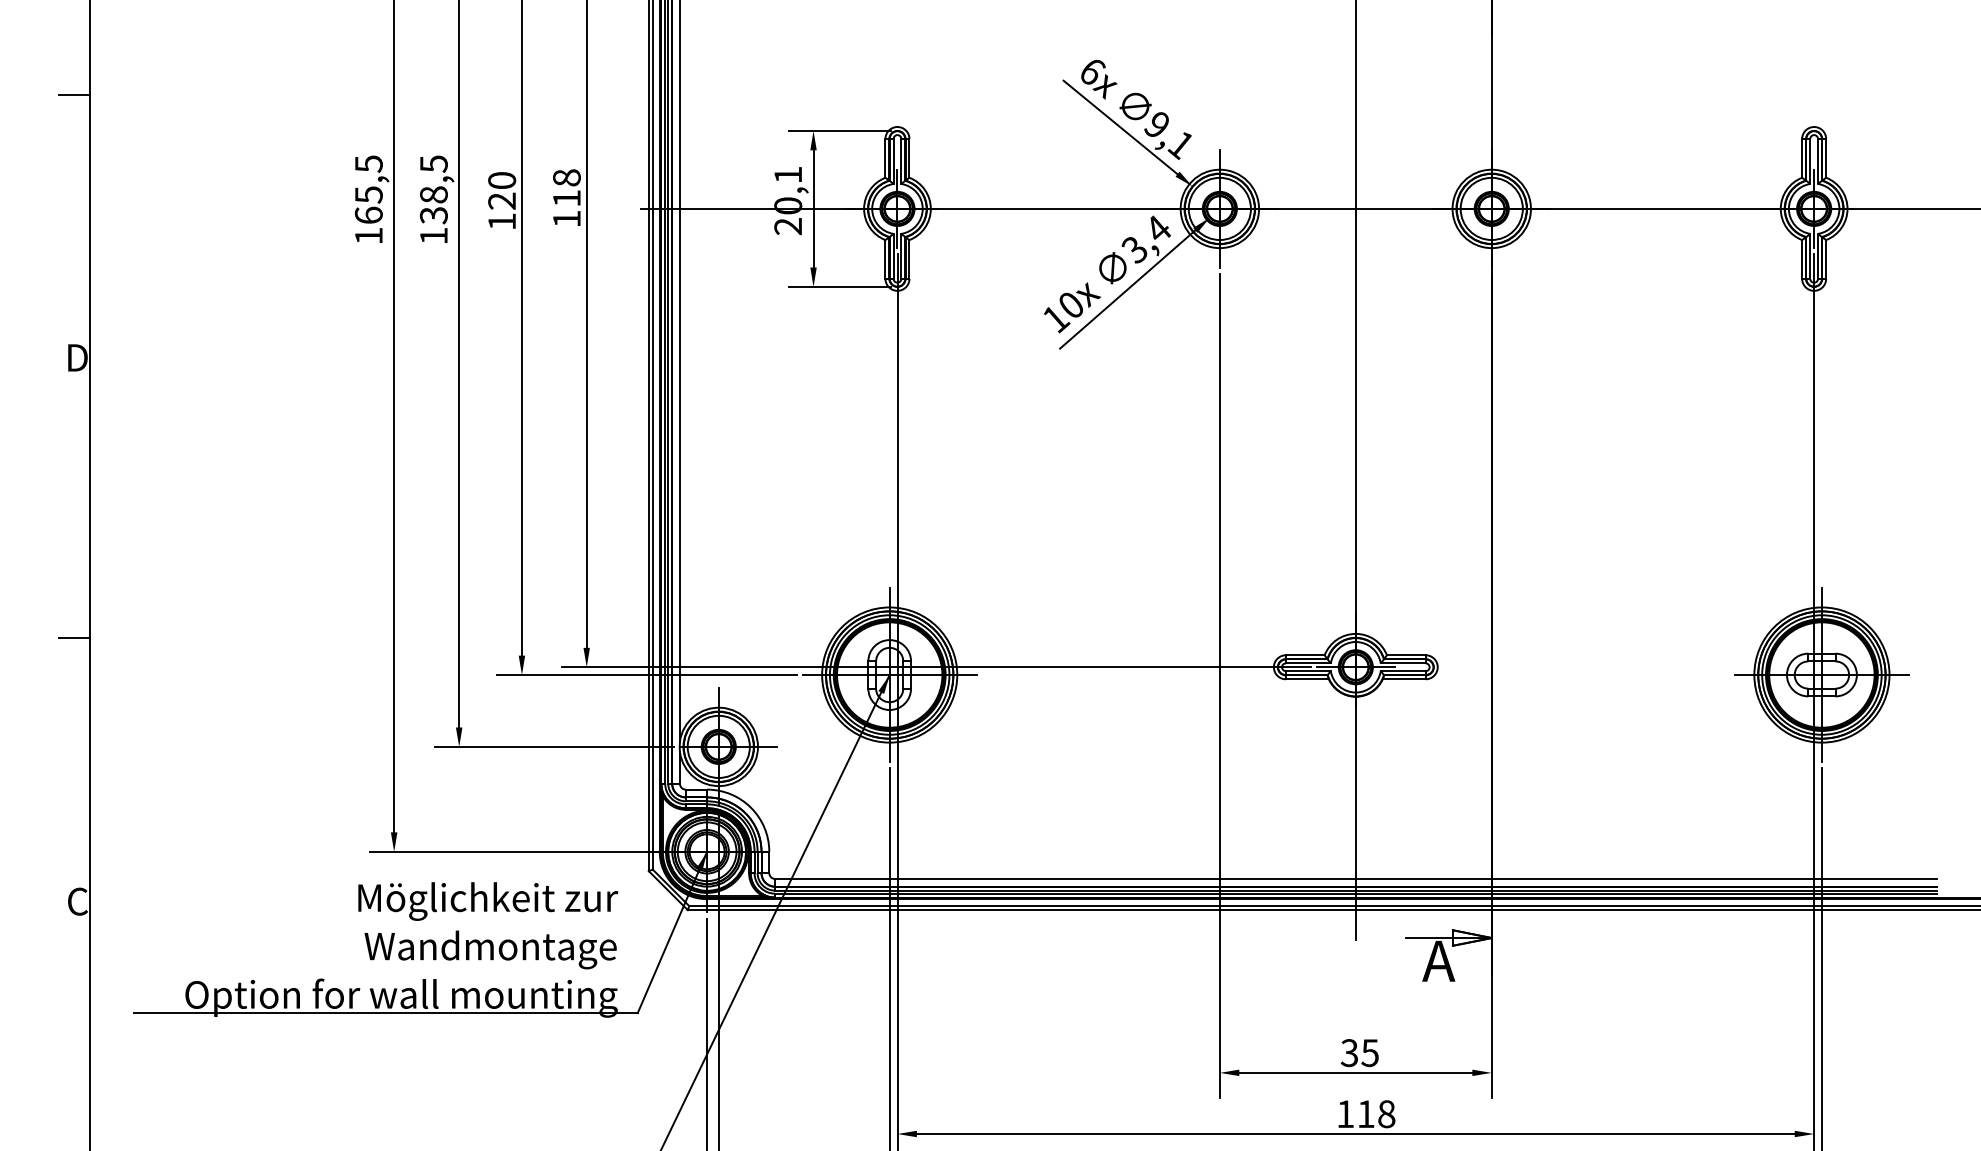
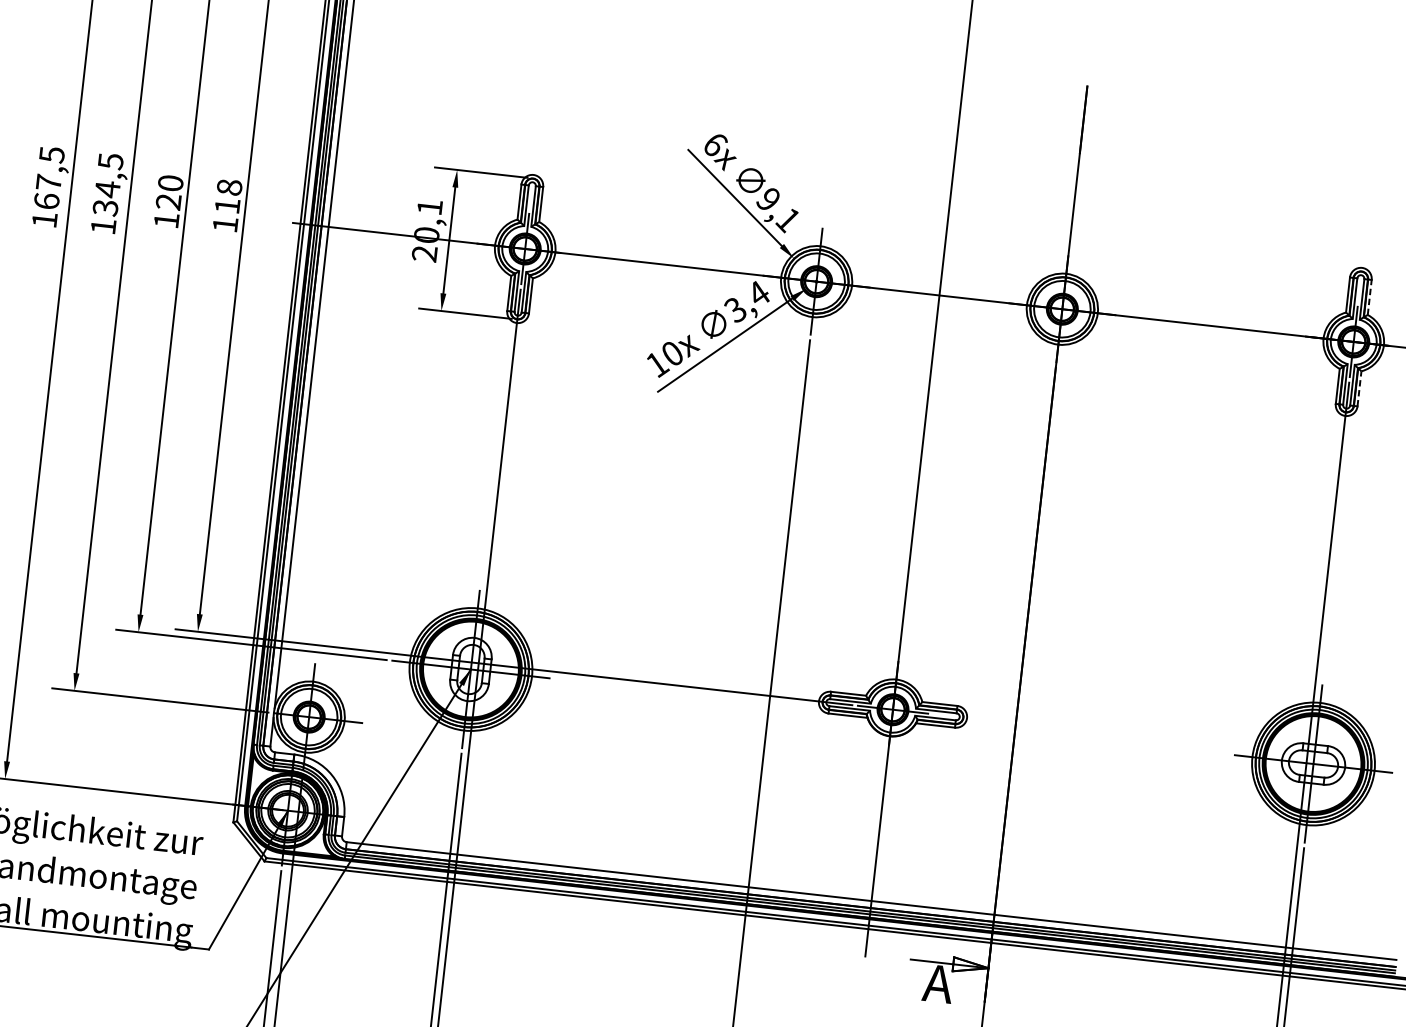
line: (1826, 157) -> (1370, 296), solid -> dashed
text: (368, 194) -> (48, 182), 165,5 -> 167,5
text: (433, 194) -> (107, 188), 138,5 -> 134,5
line: (1826, 258) -> (1359, 387), solid -> dashed

